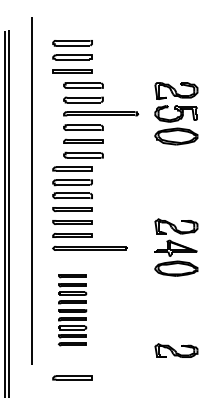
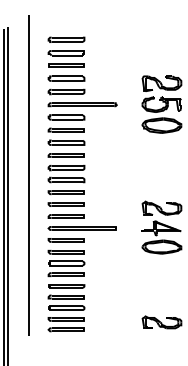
part: (100, 120) -> (82, 110), moved
part: (72, 310) -> (66, 285), size x1.43
line: (71, 376) -> (65, 346), removed

